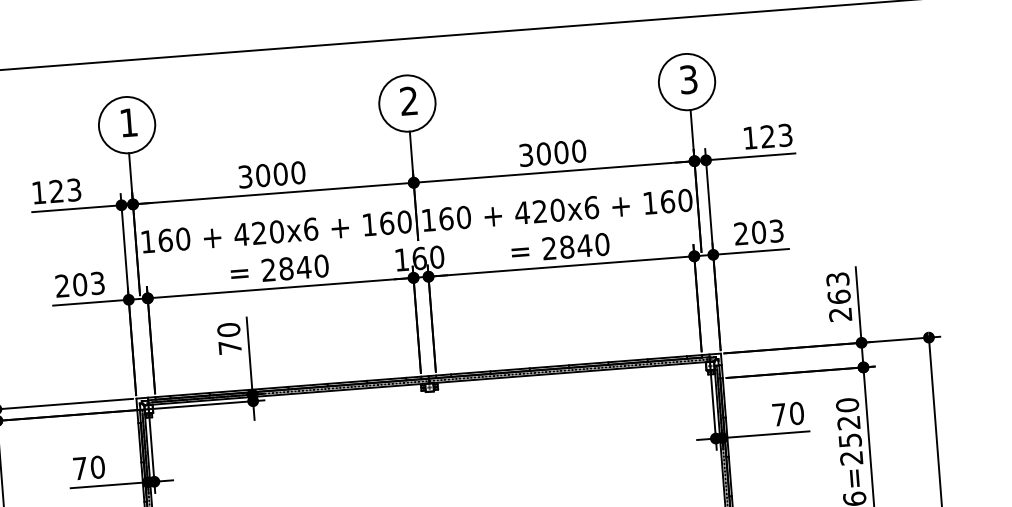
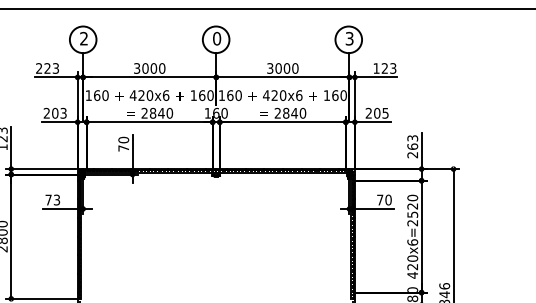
text: (410, 100) -> (217, 38), 2 -> 0
text: (127, 122) -> (83, 38), 1 -> 2
text: (37, 192) -> (38, 68), 123 -> 223
text: (776, 229) -> (385, 112), 203 -> 205
text: (96, 466) -> (56, 199), 70 -> 73

